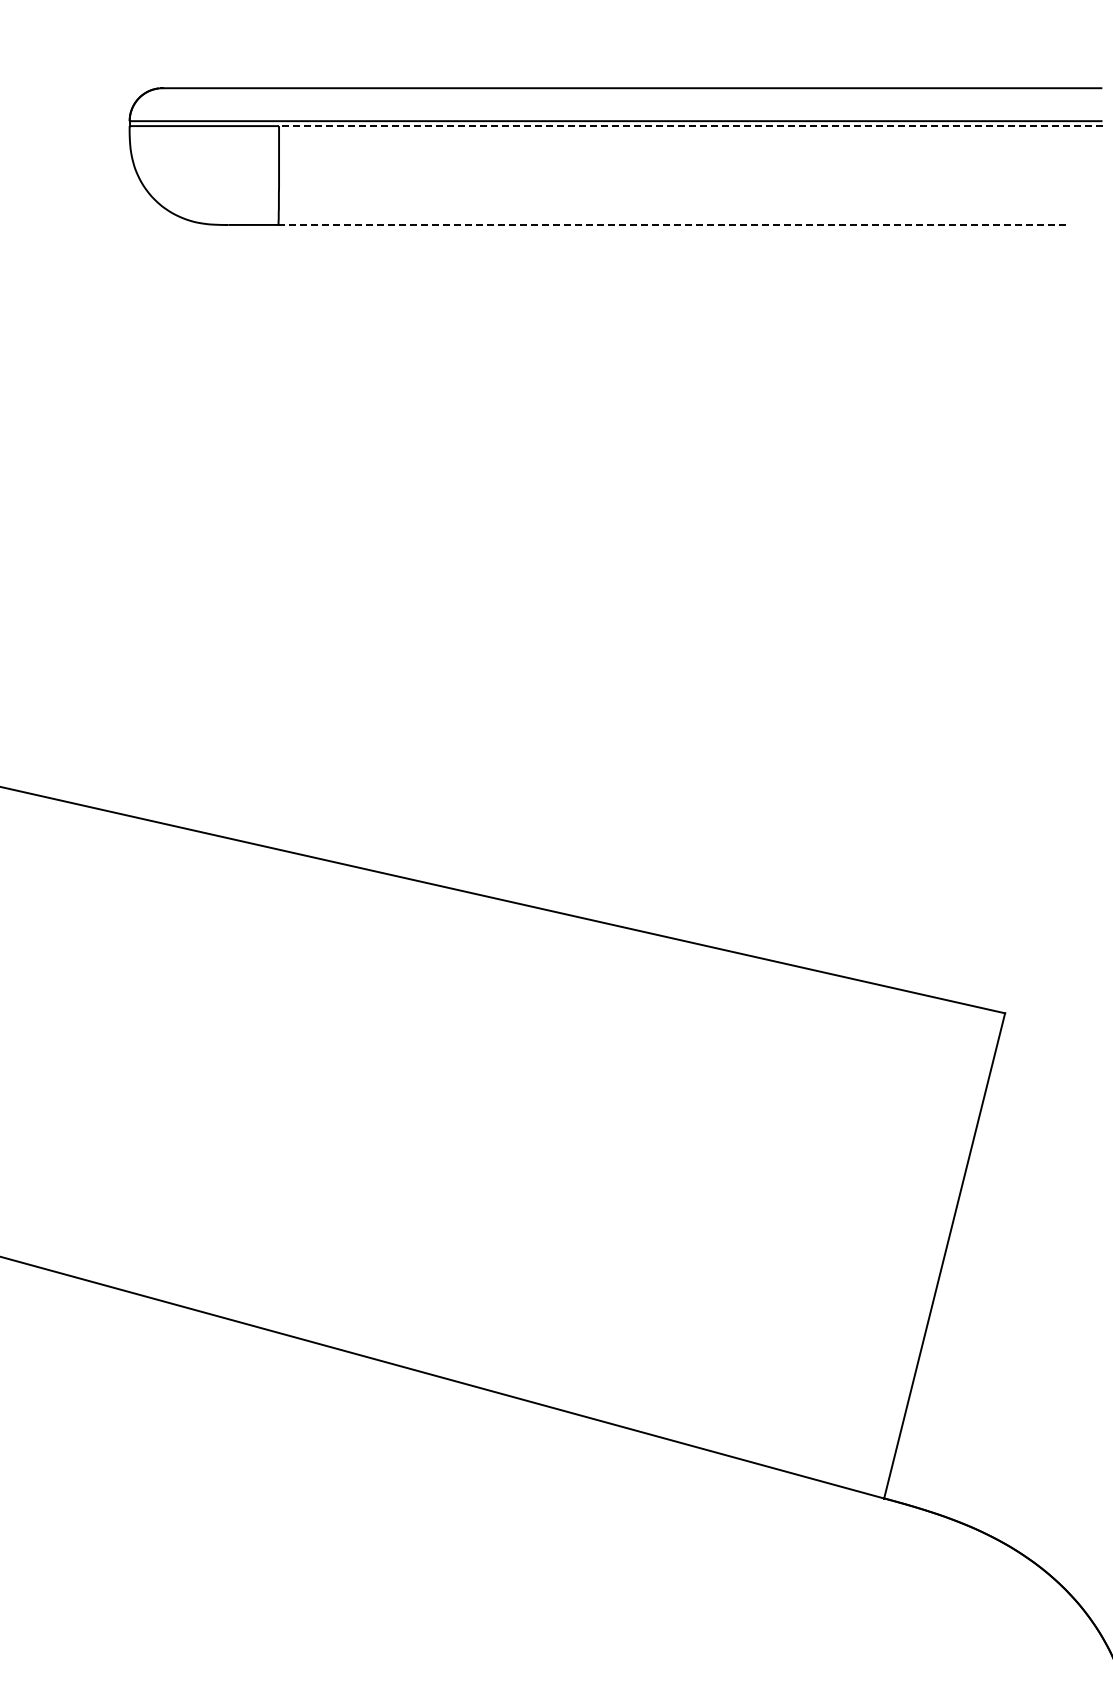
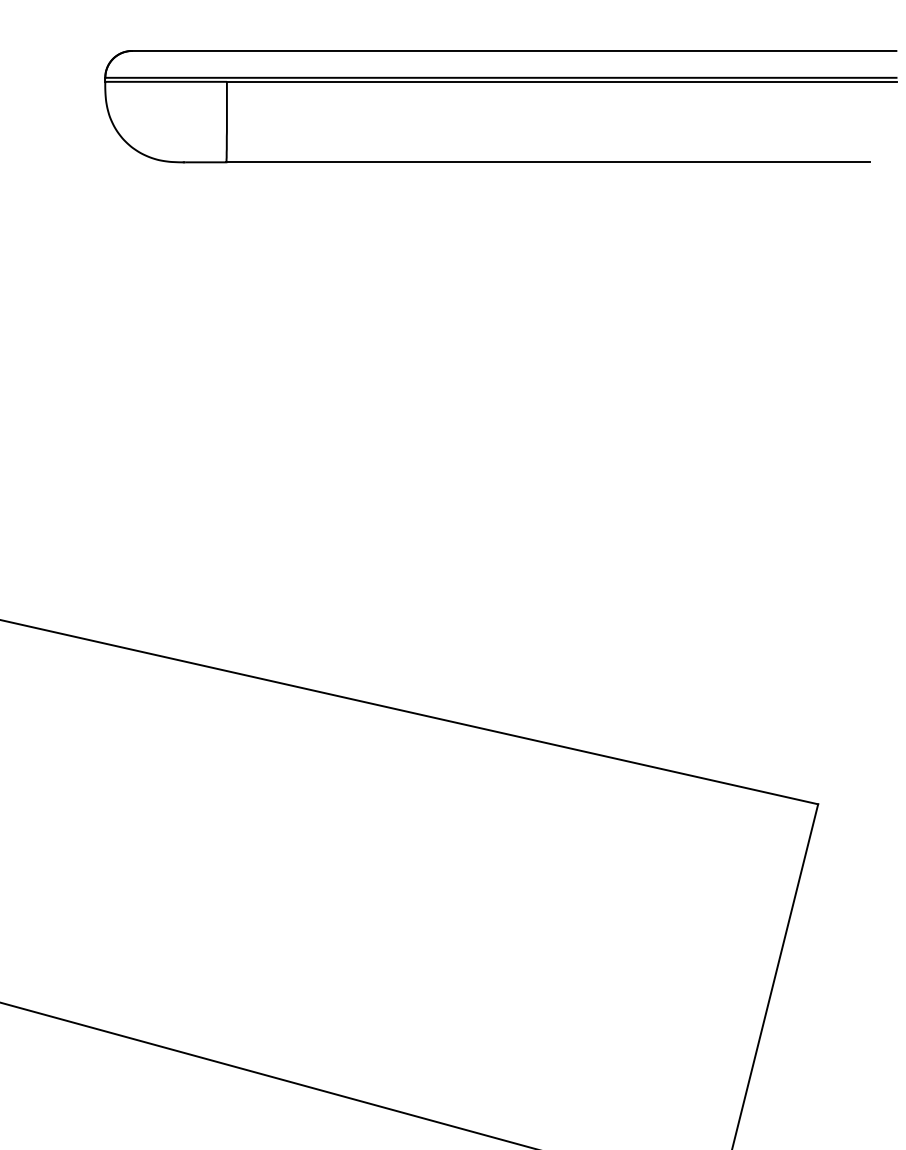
line: (690, 126) -> (561, 82), dashed -> solid
line: (674, 224) -> (548, 161), dashed -> solid

